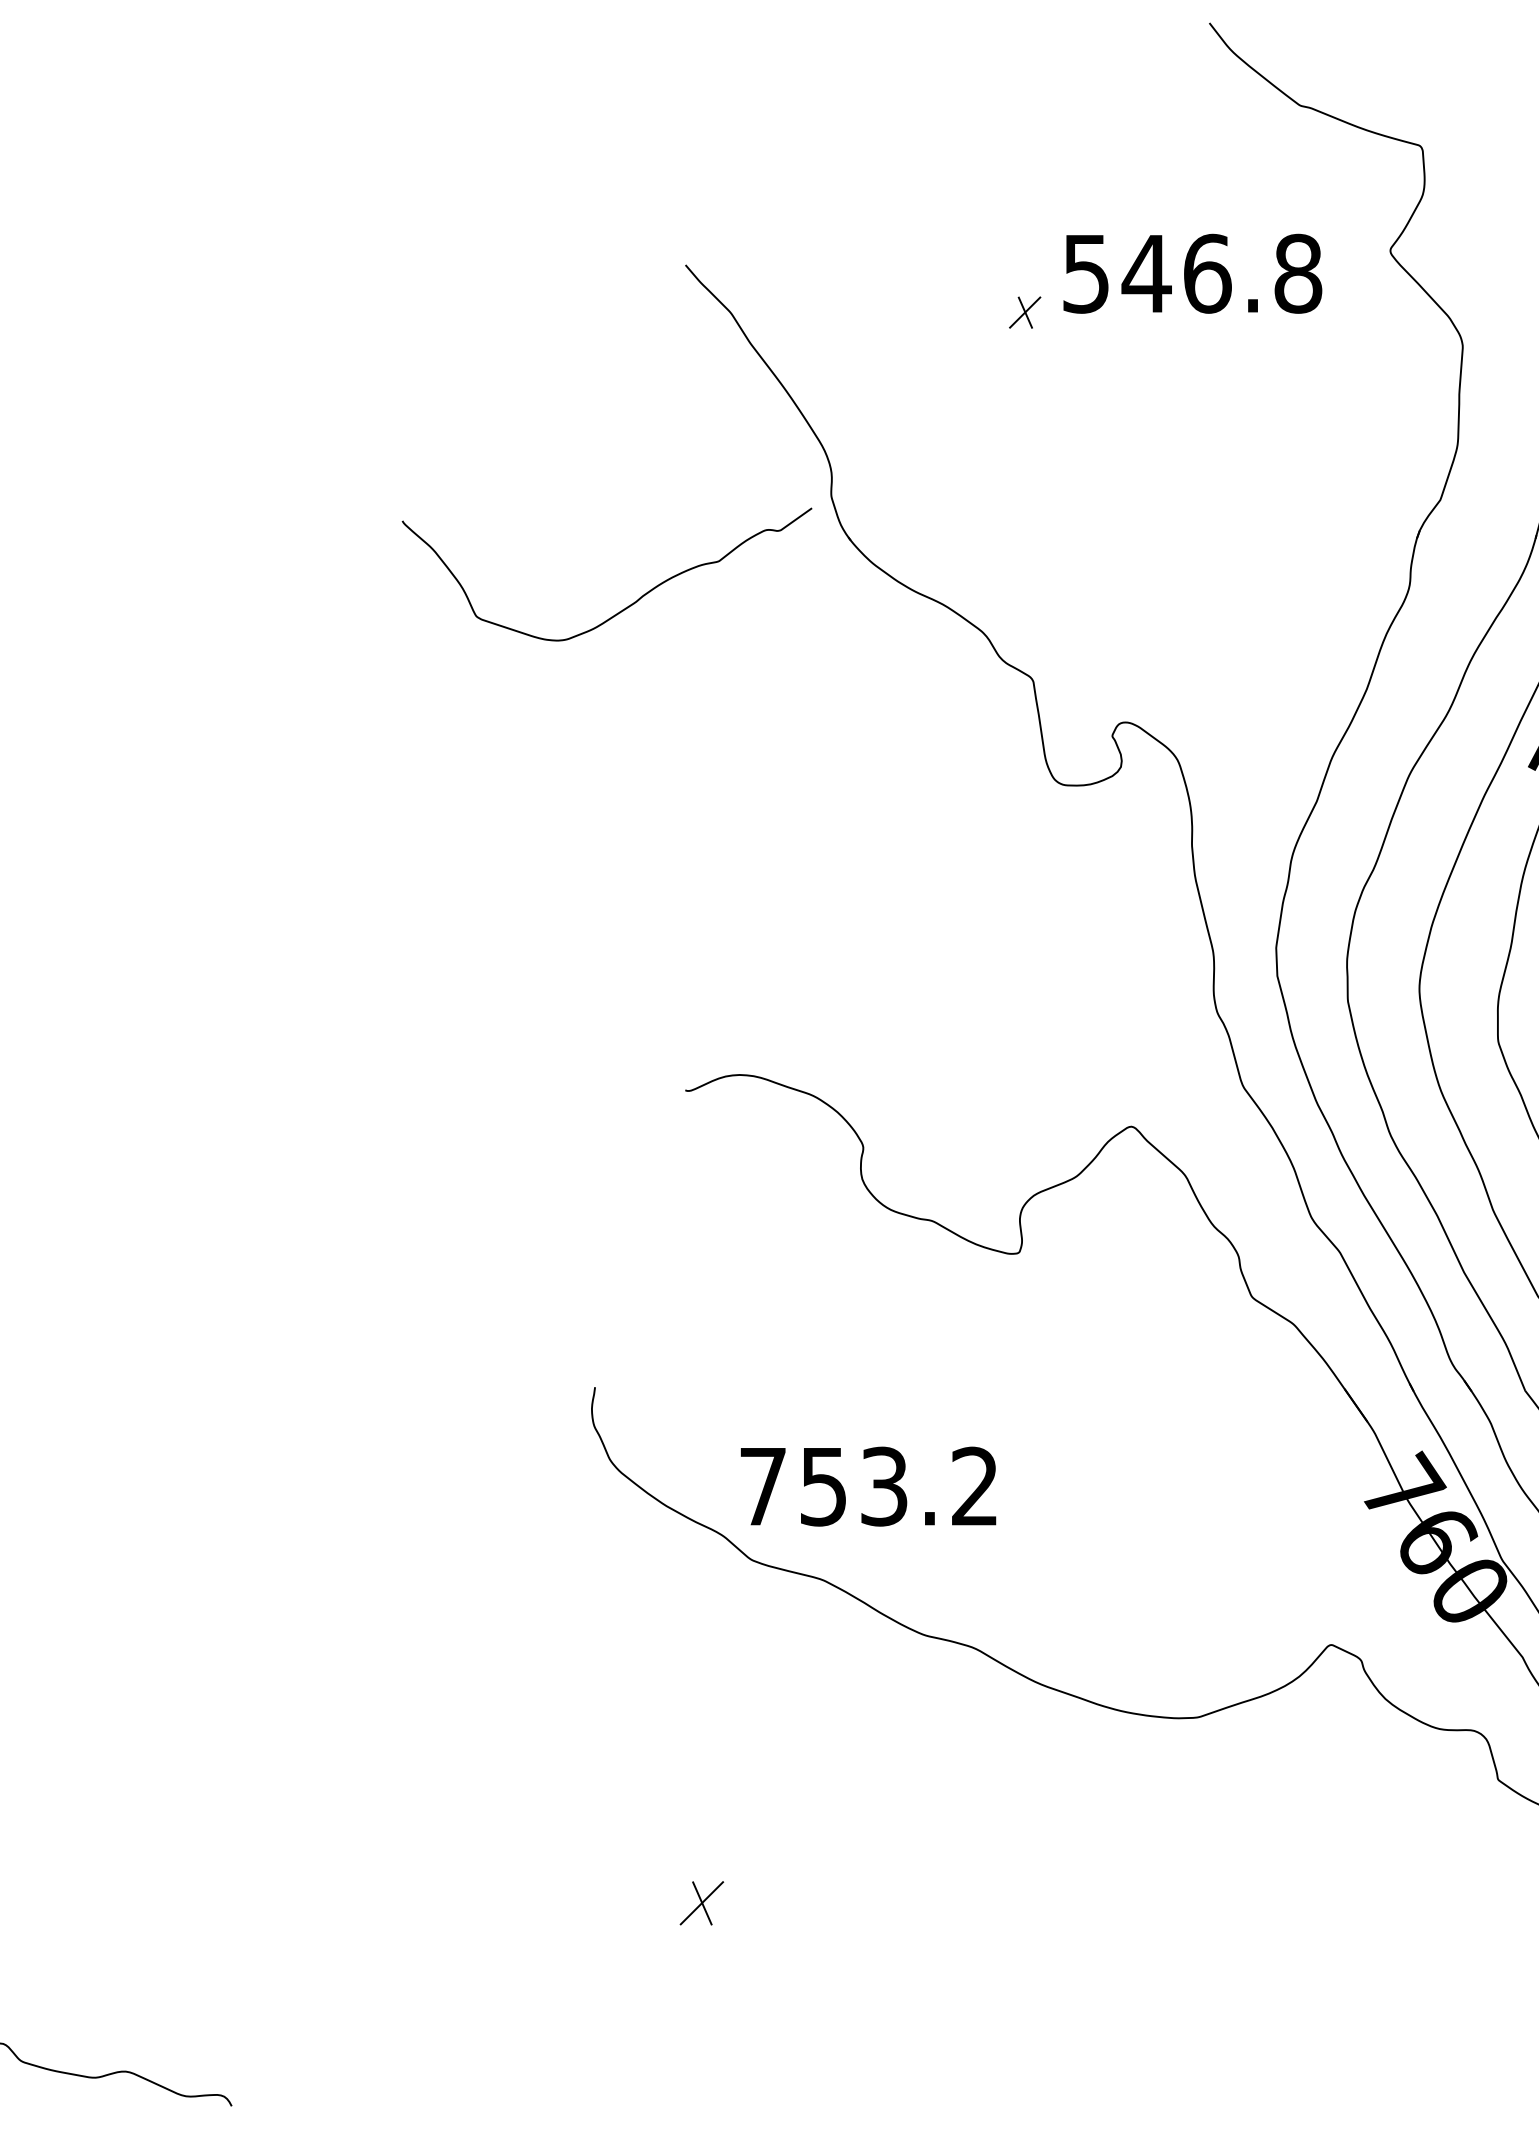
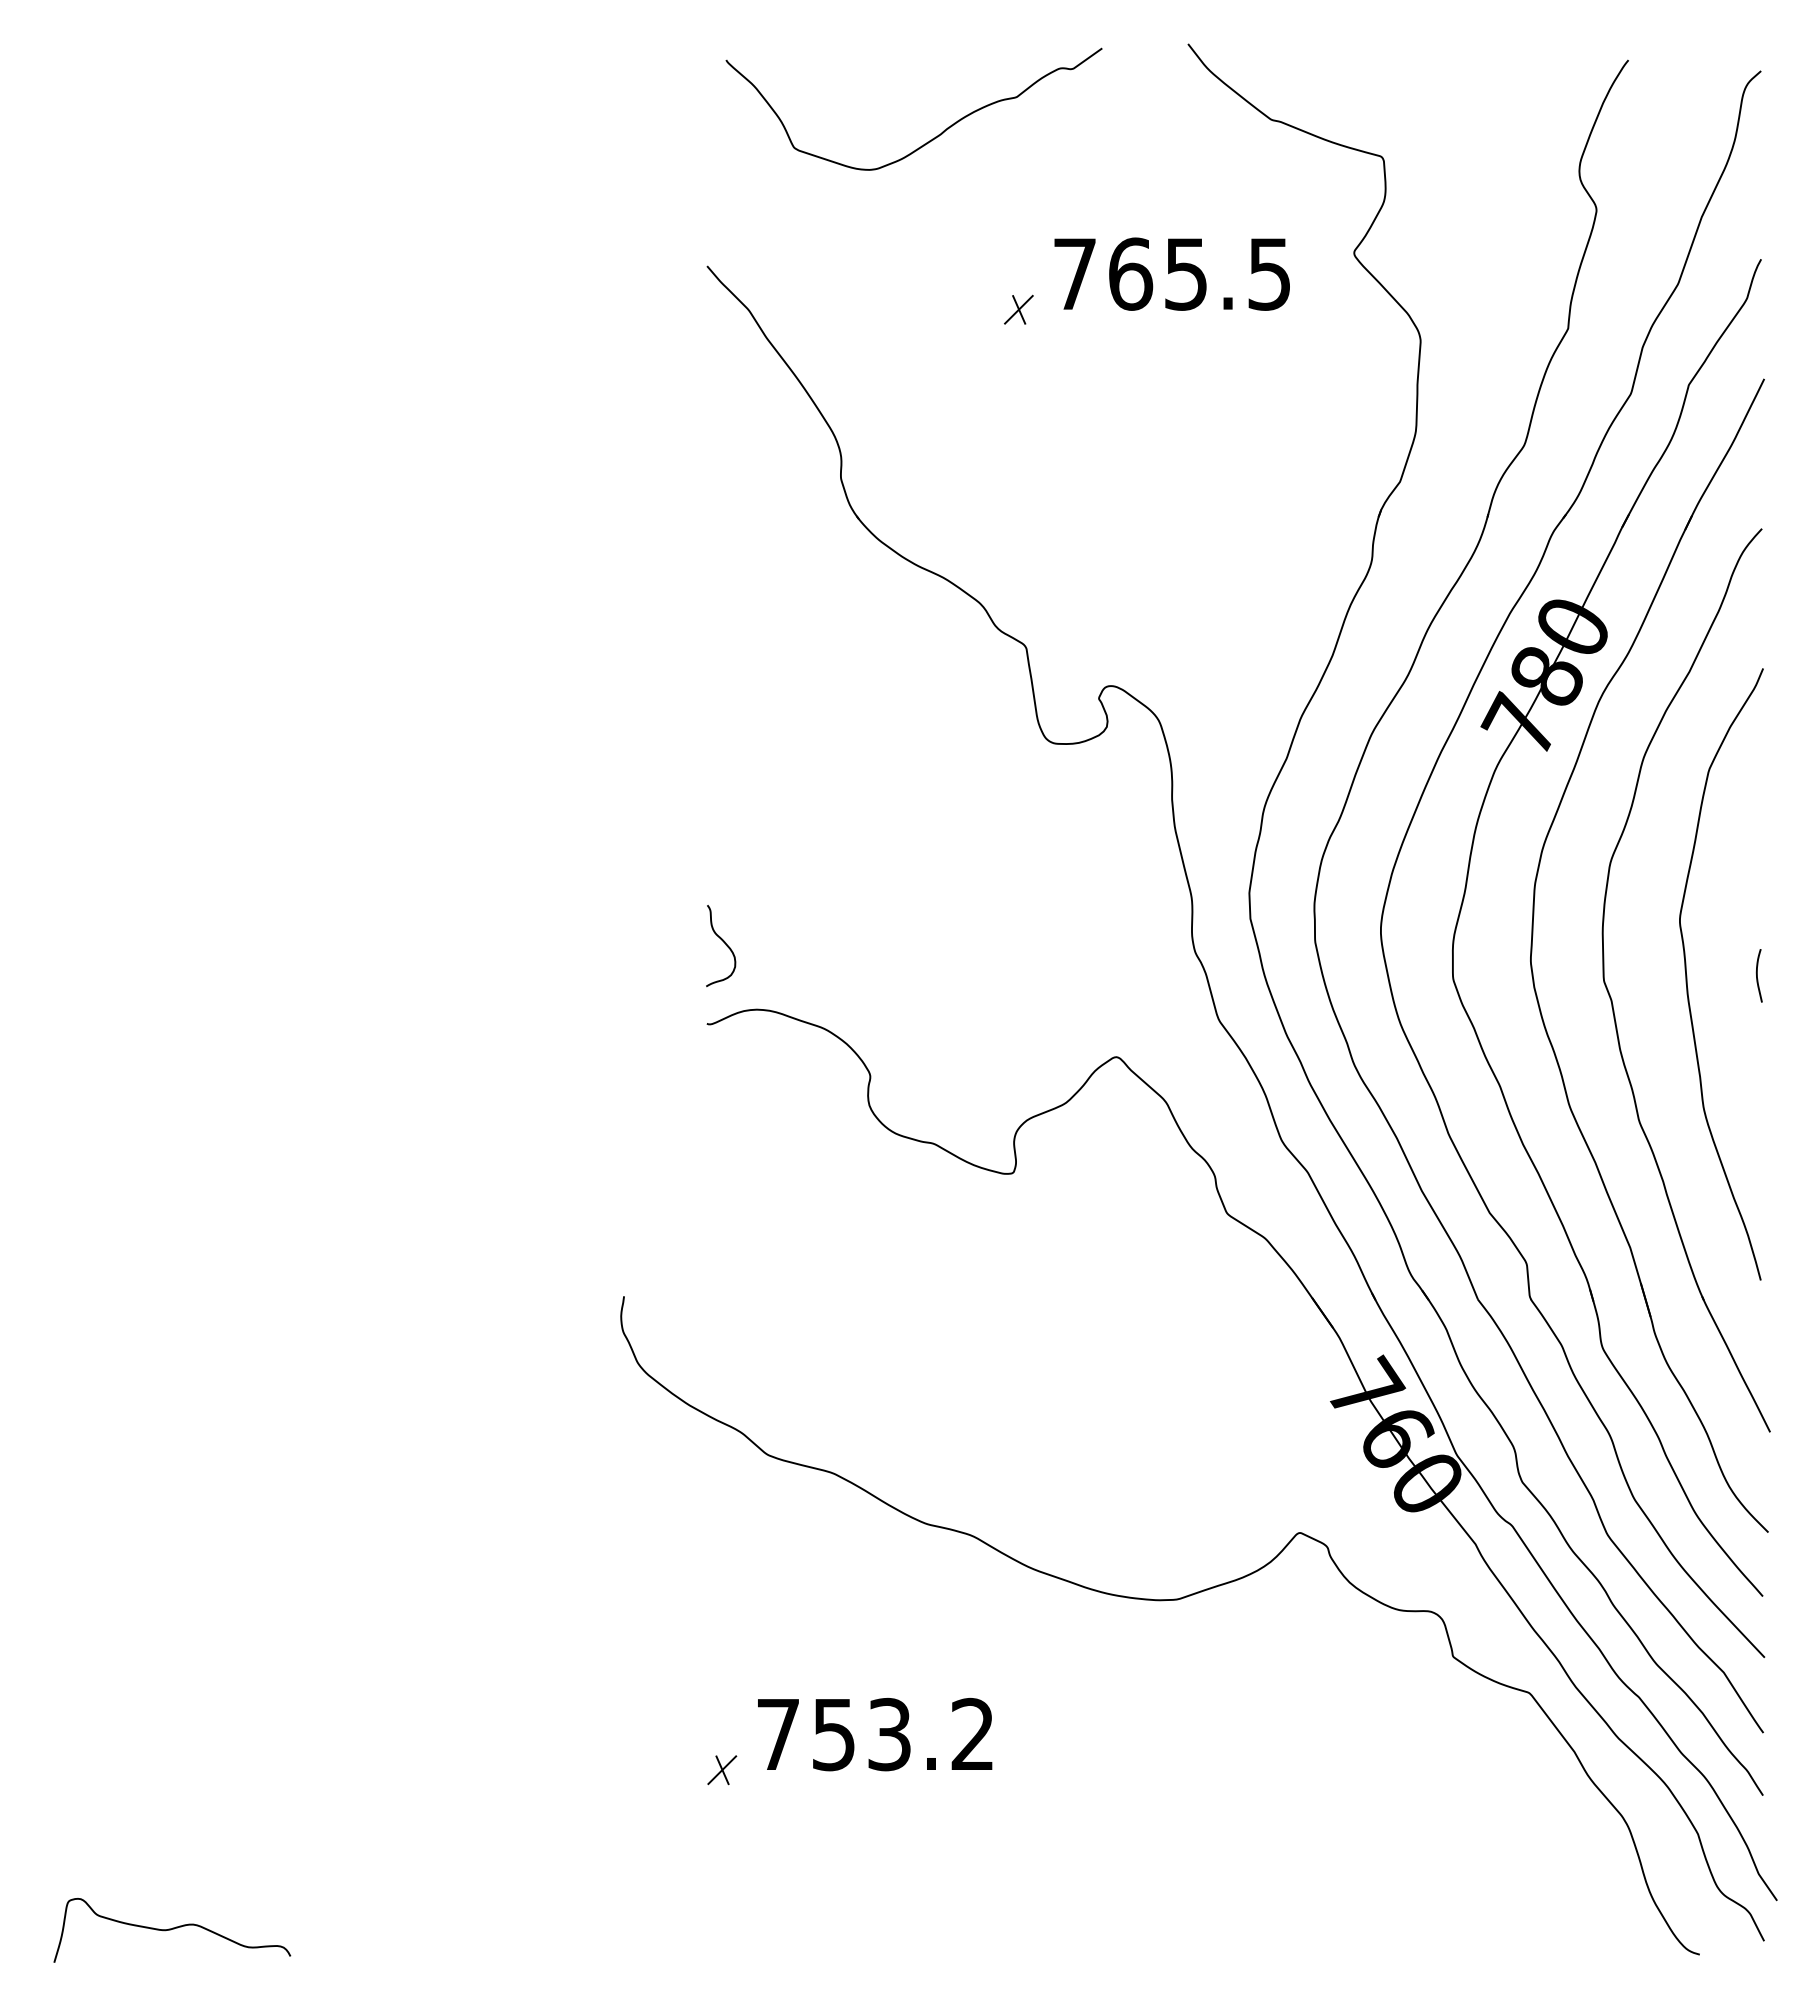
text: (1192, 273) -> (1172, 273), 546.8 -> 765.5
curve: (627, 606) -> (932, 138), moved
curve: (704, 1002) -> (724, 943), added
text: (868, 1486) -> (875, 1734), moved
part: (702, 1903) -> (722, 1770), size x0.71

